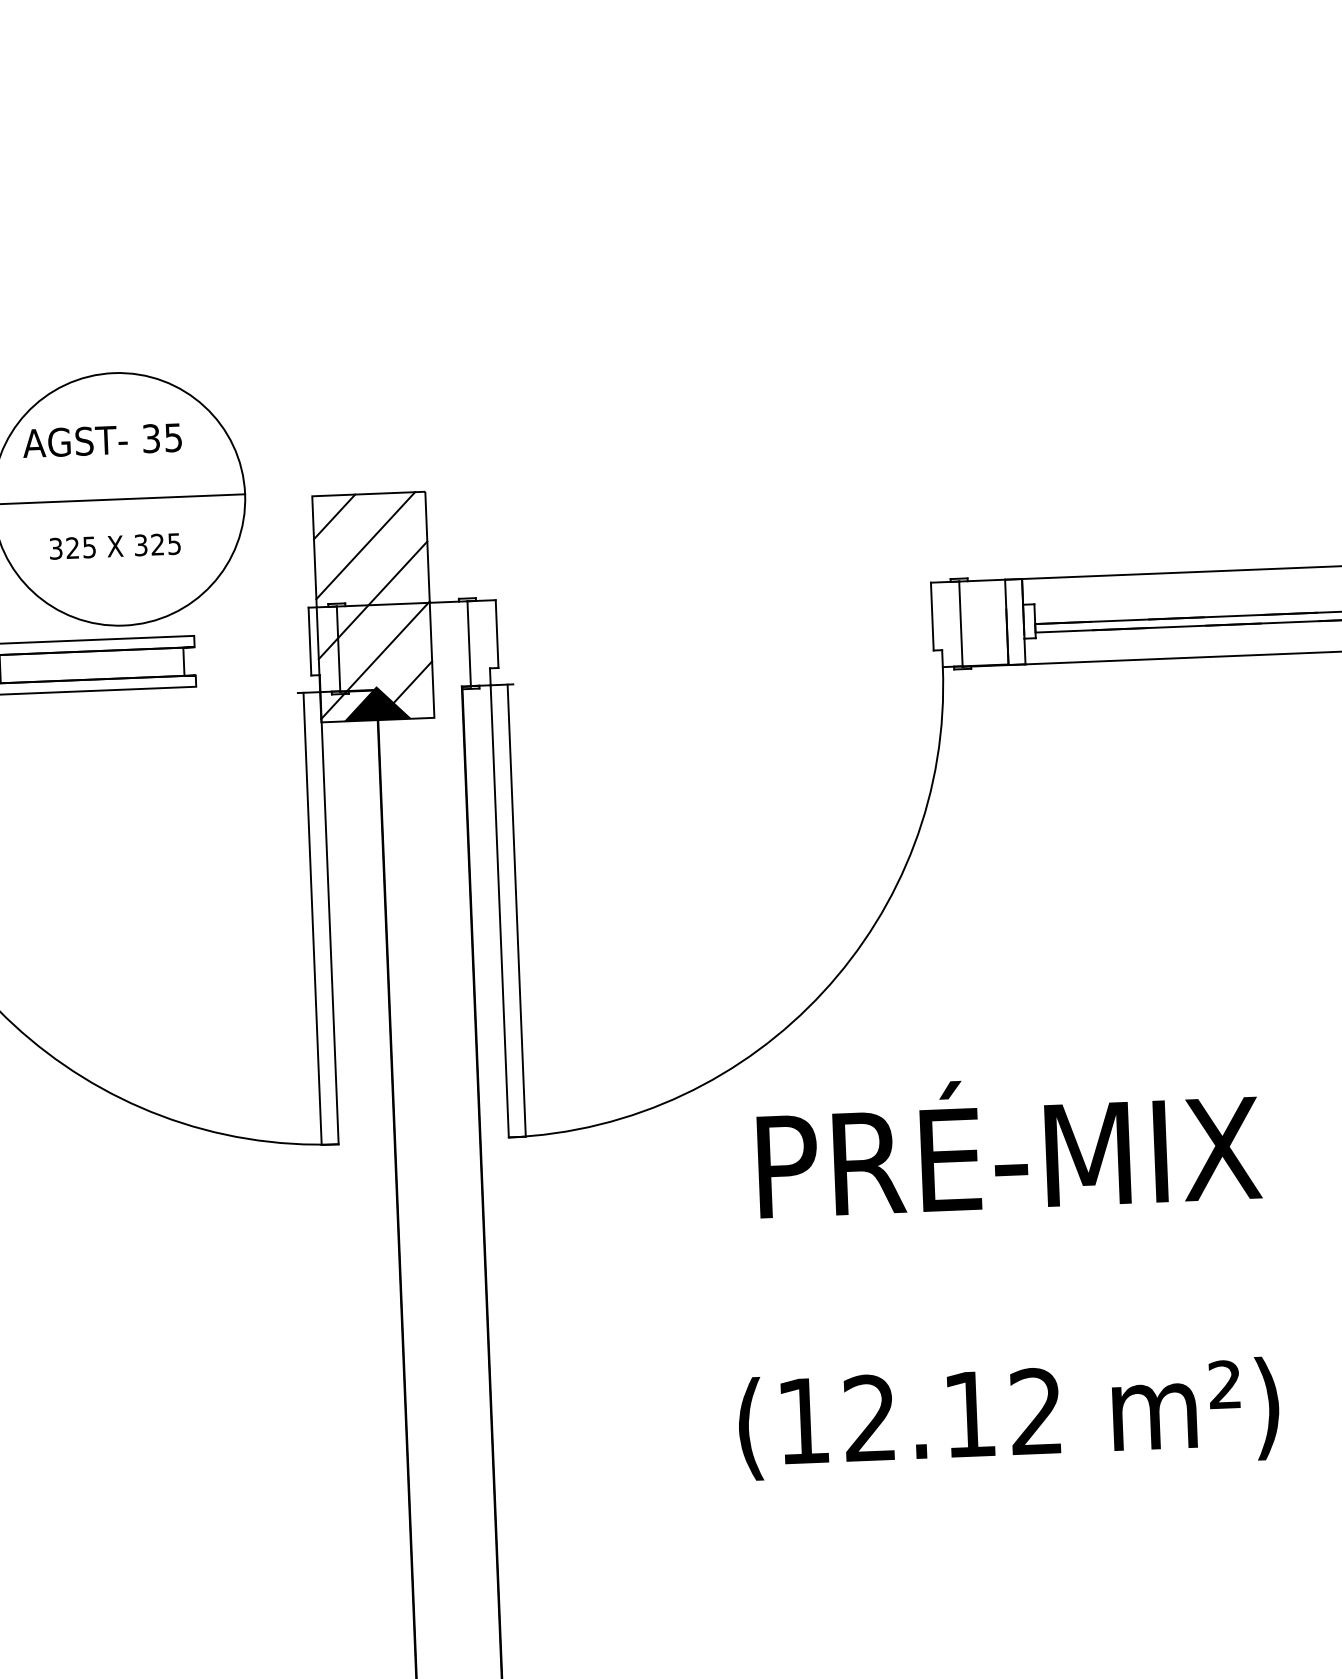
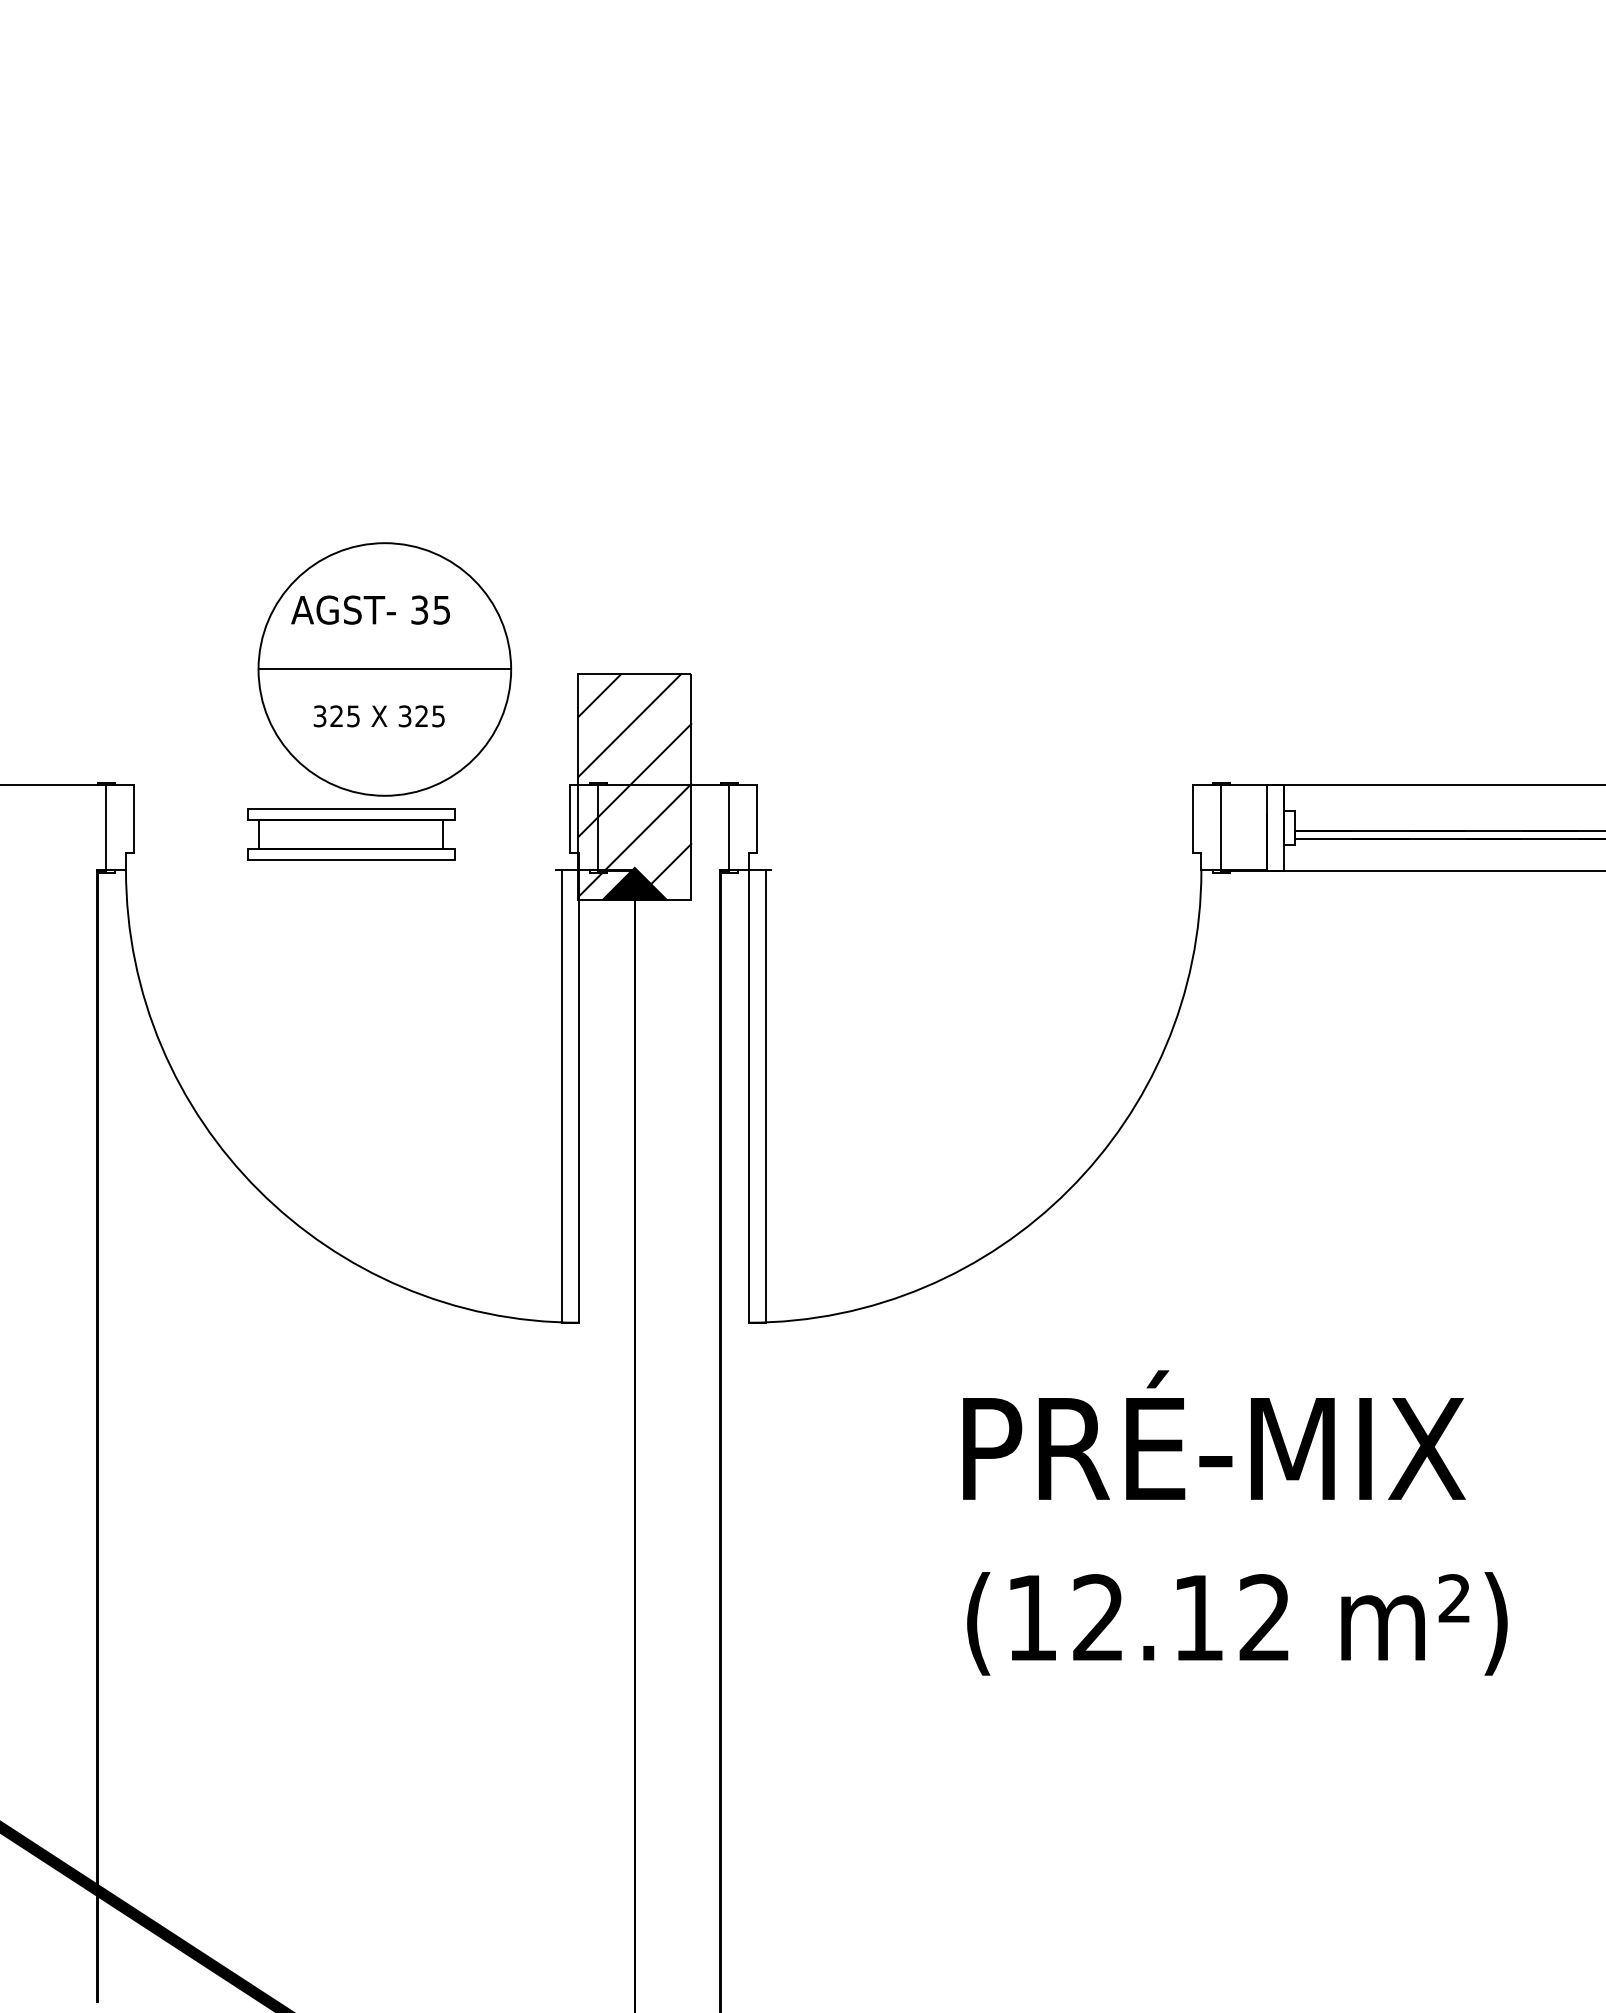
text: (1009, 1143) -> (1214, 1434), moved

